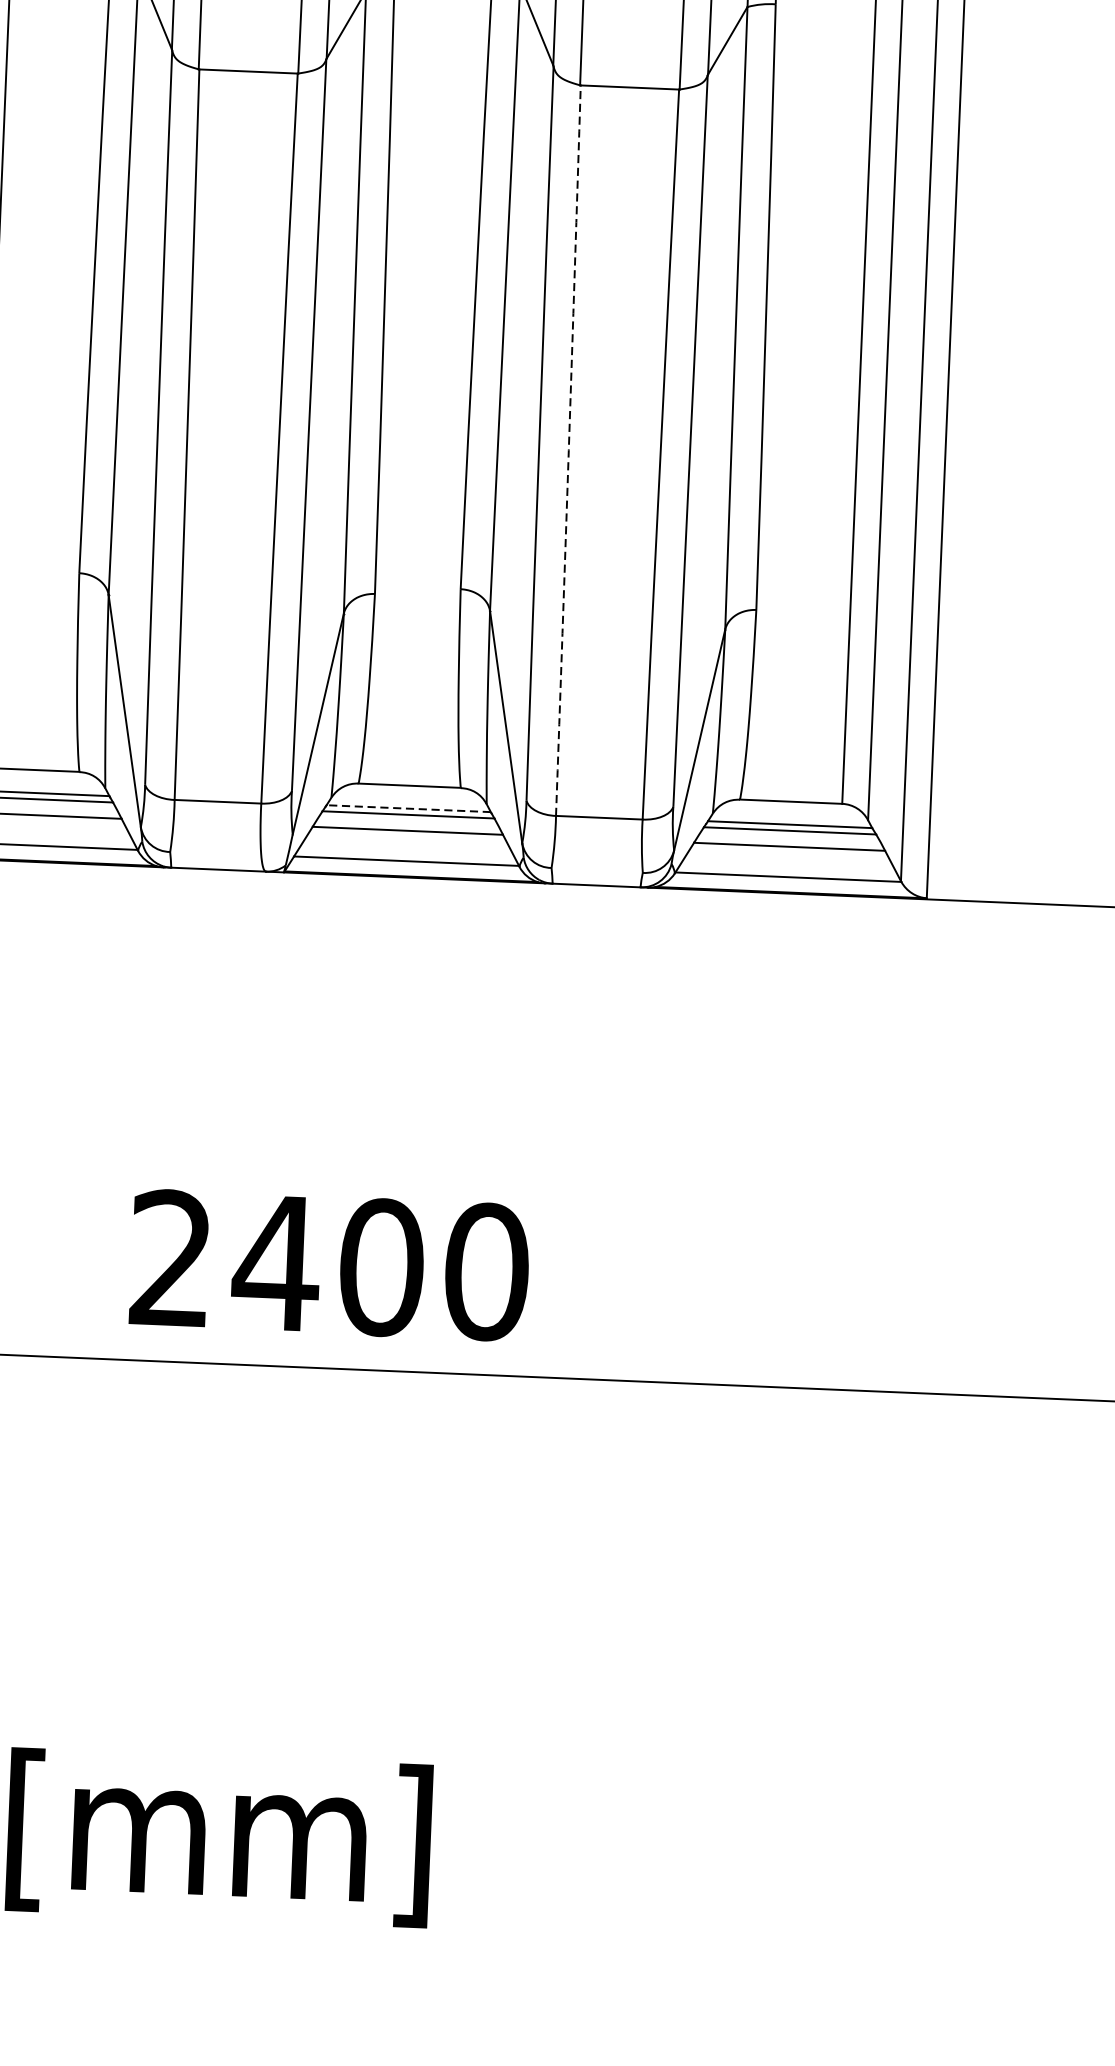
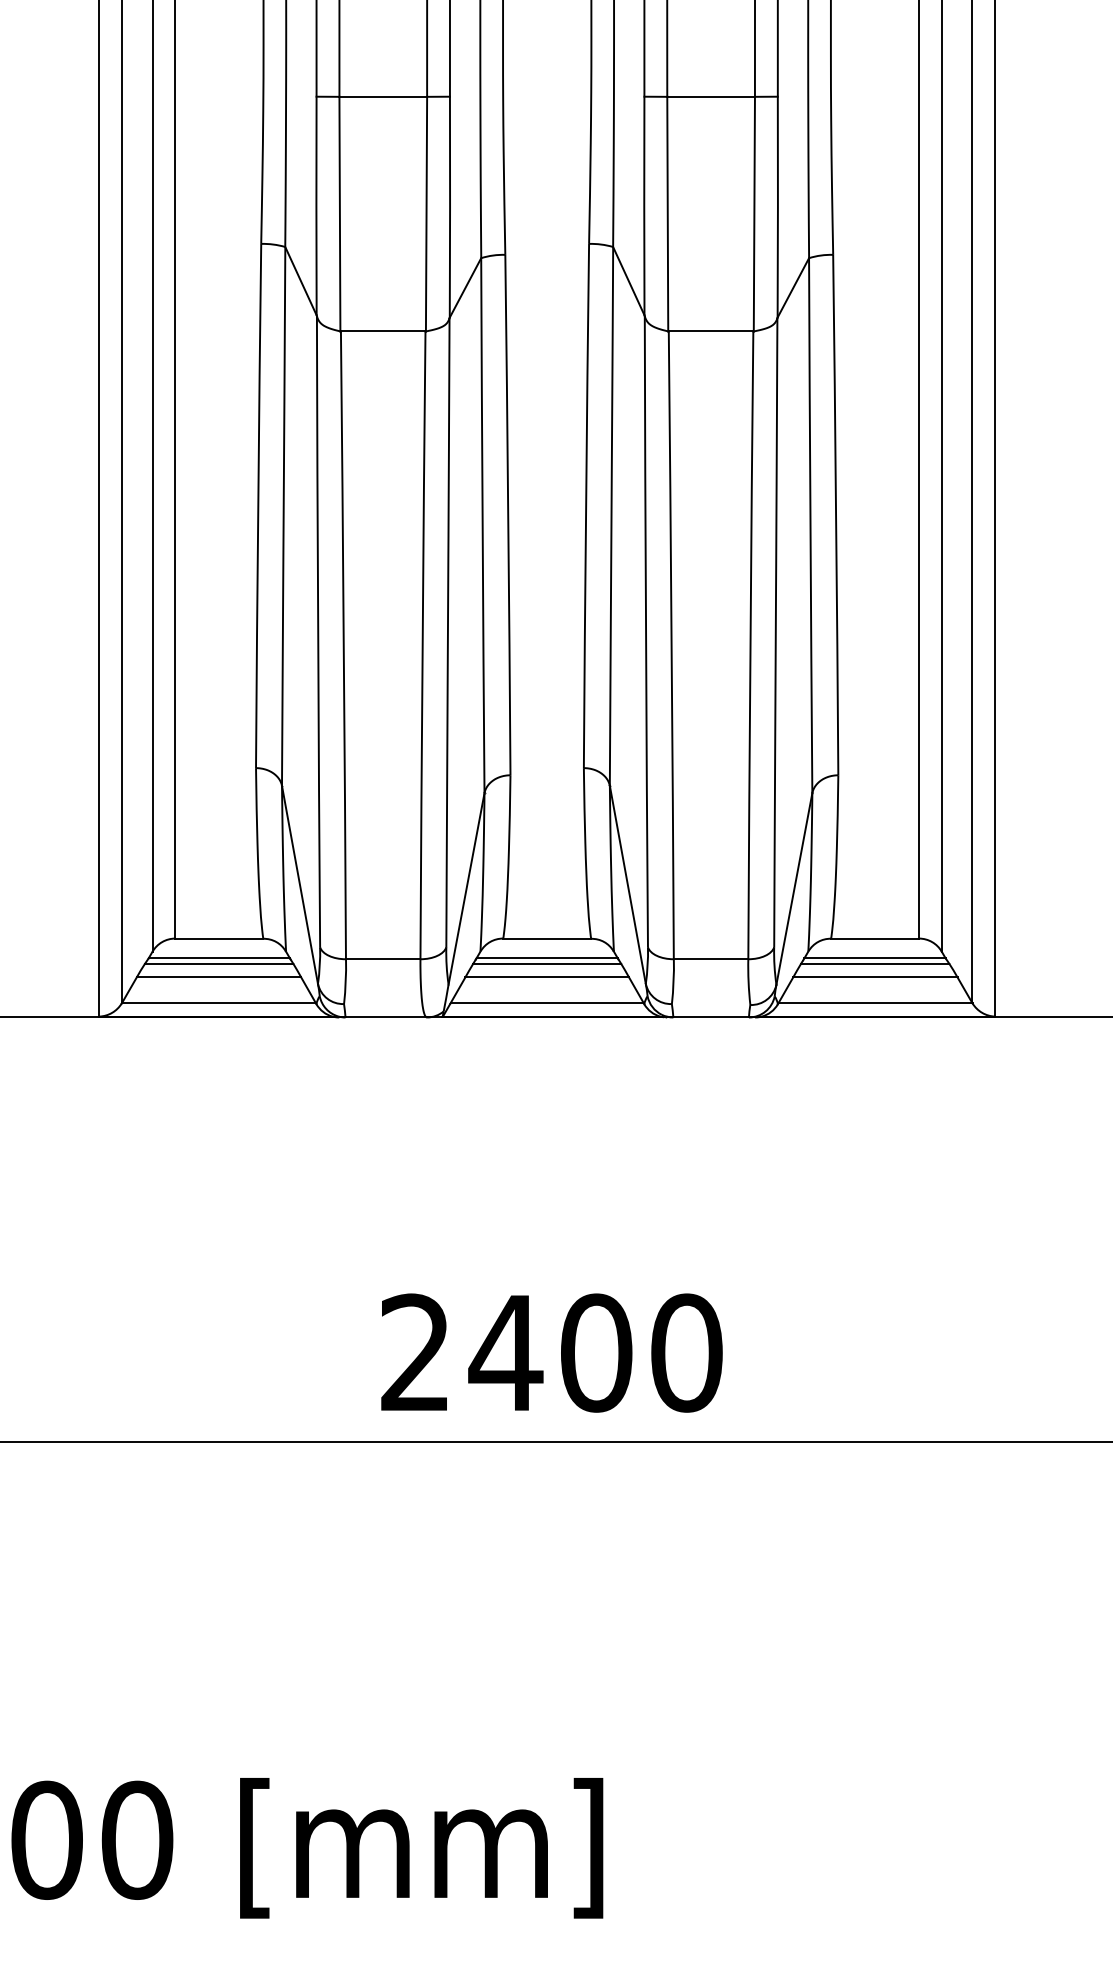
arc: (568, 450) -> (671, 645), dashed -> solid
line: (409, 808) -> (547, 958), dashed -> solid
text: (329, 1264) -> (551, 1352), moved

